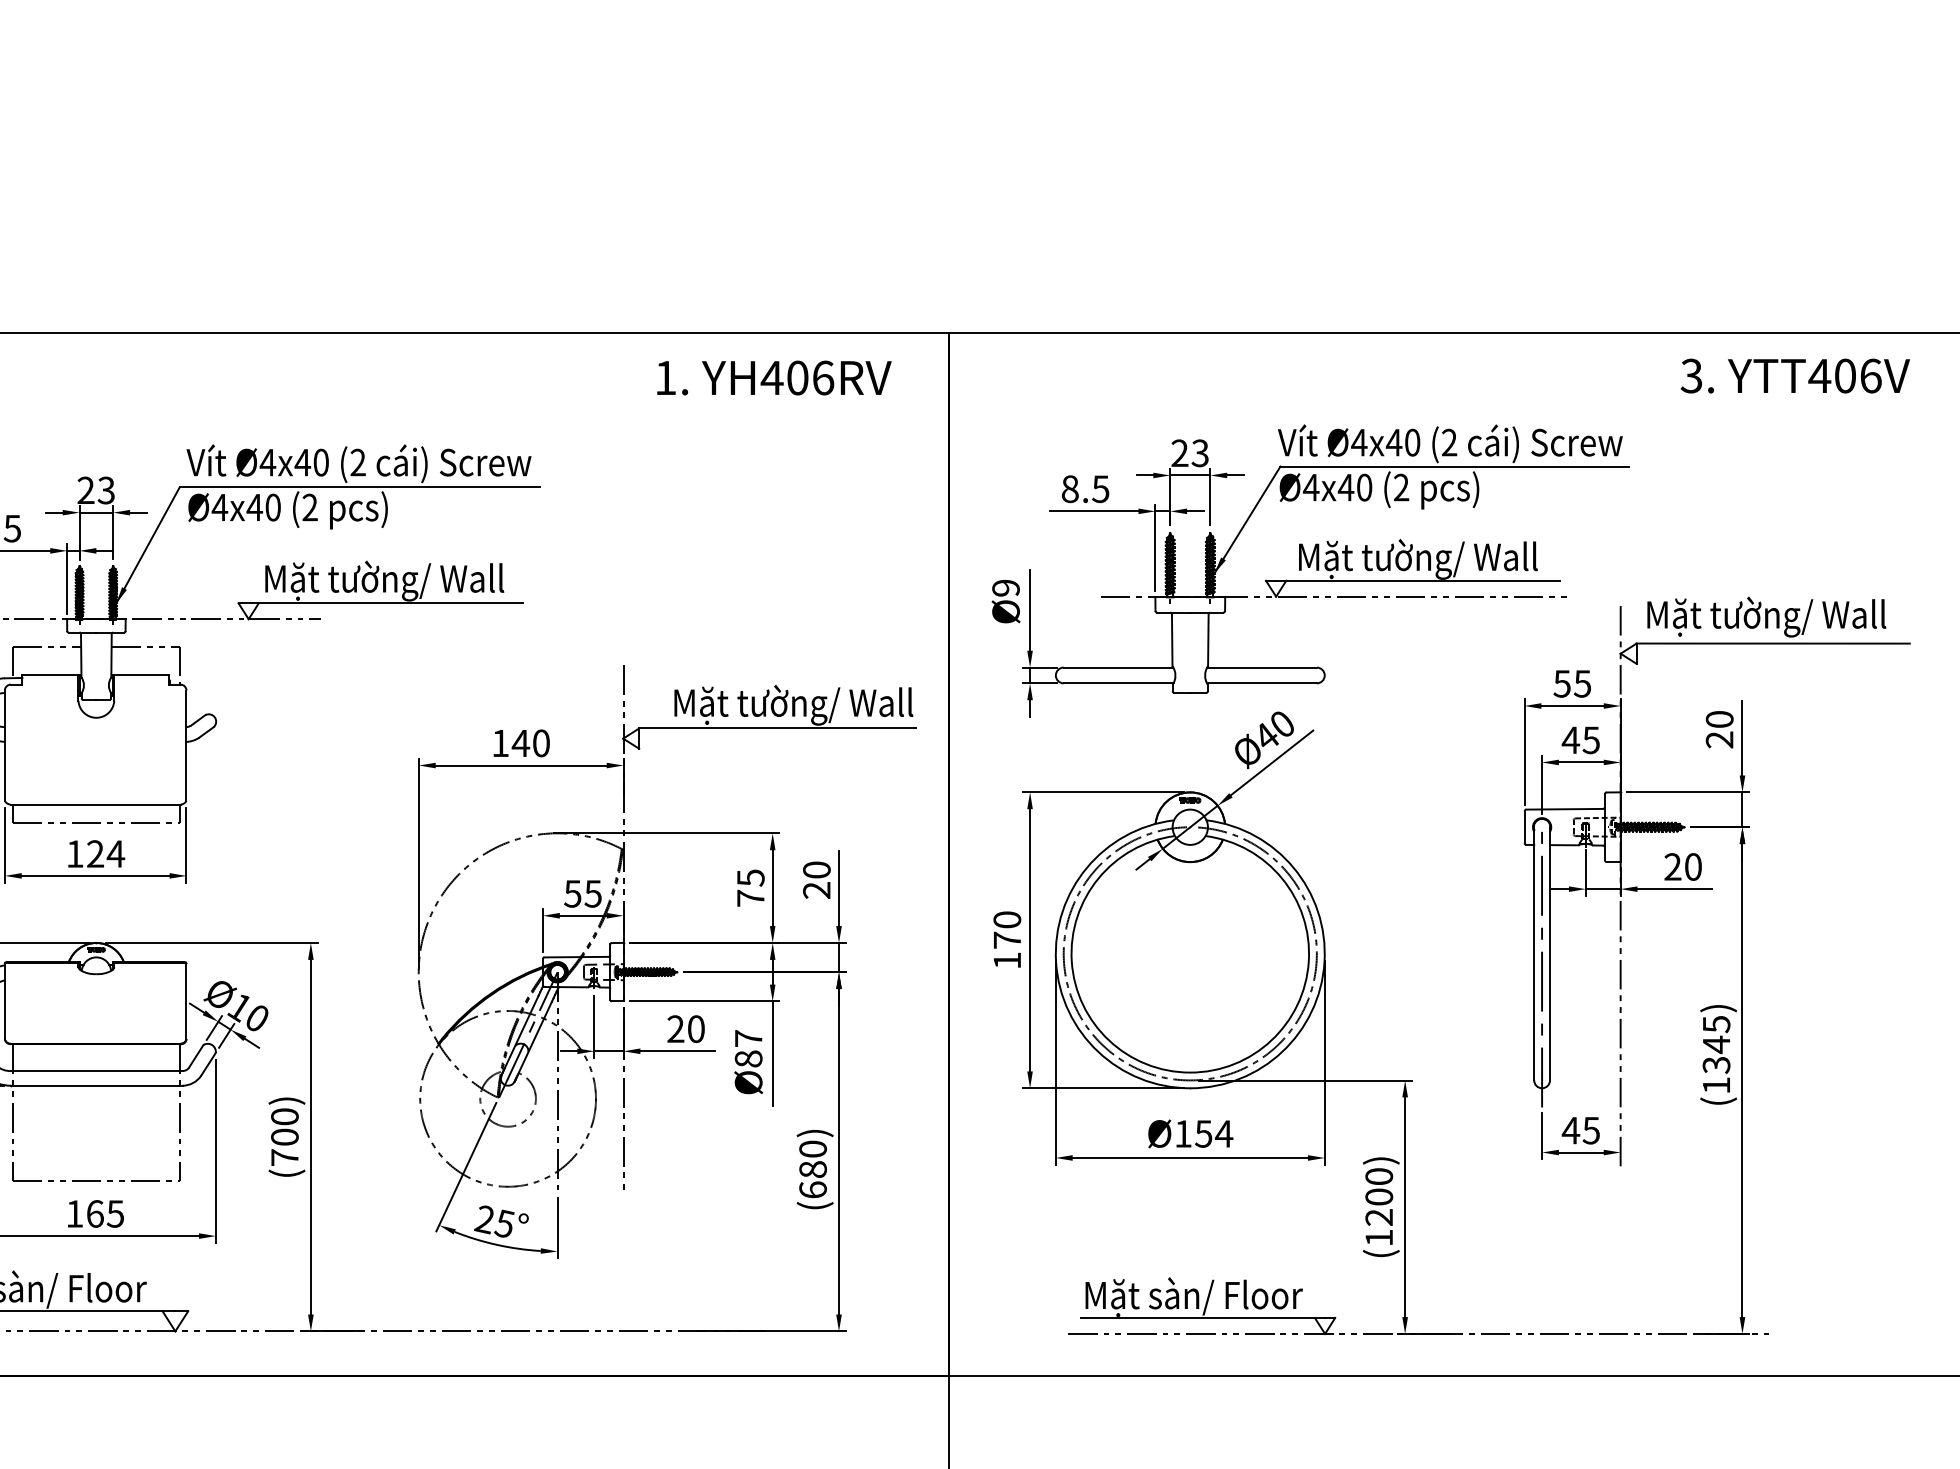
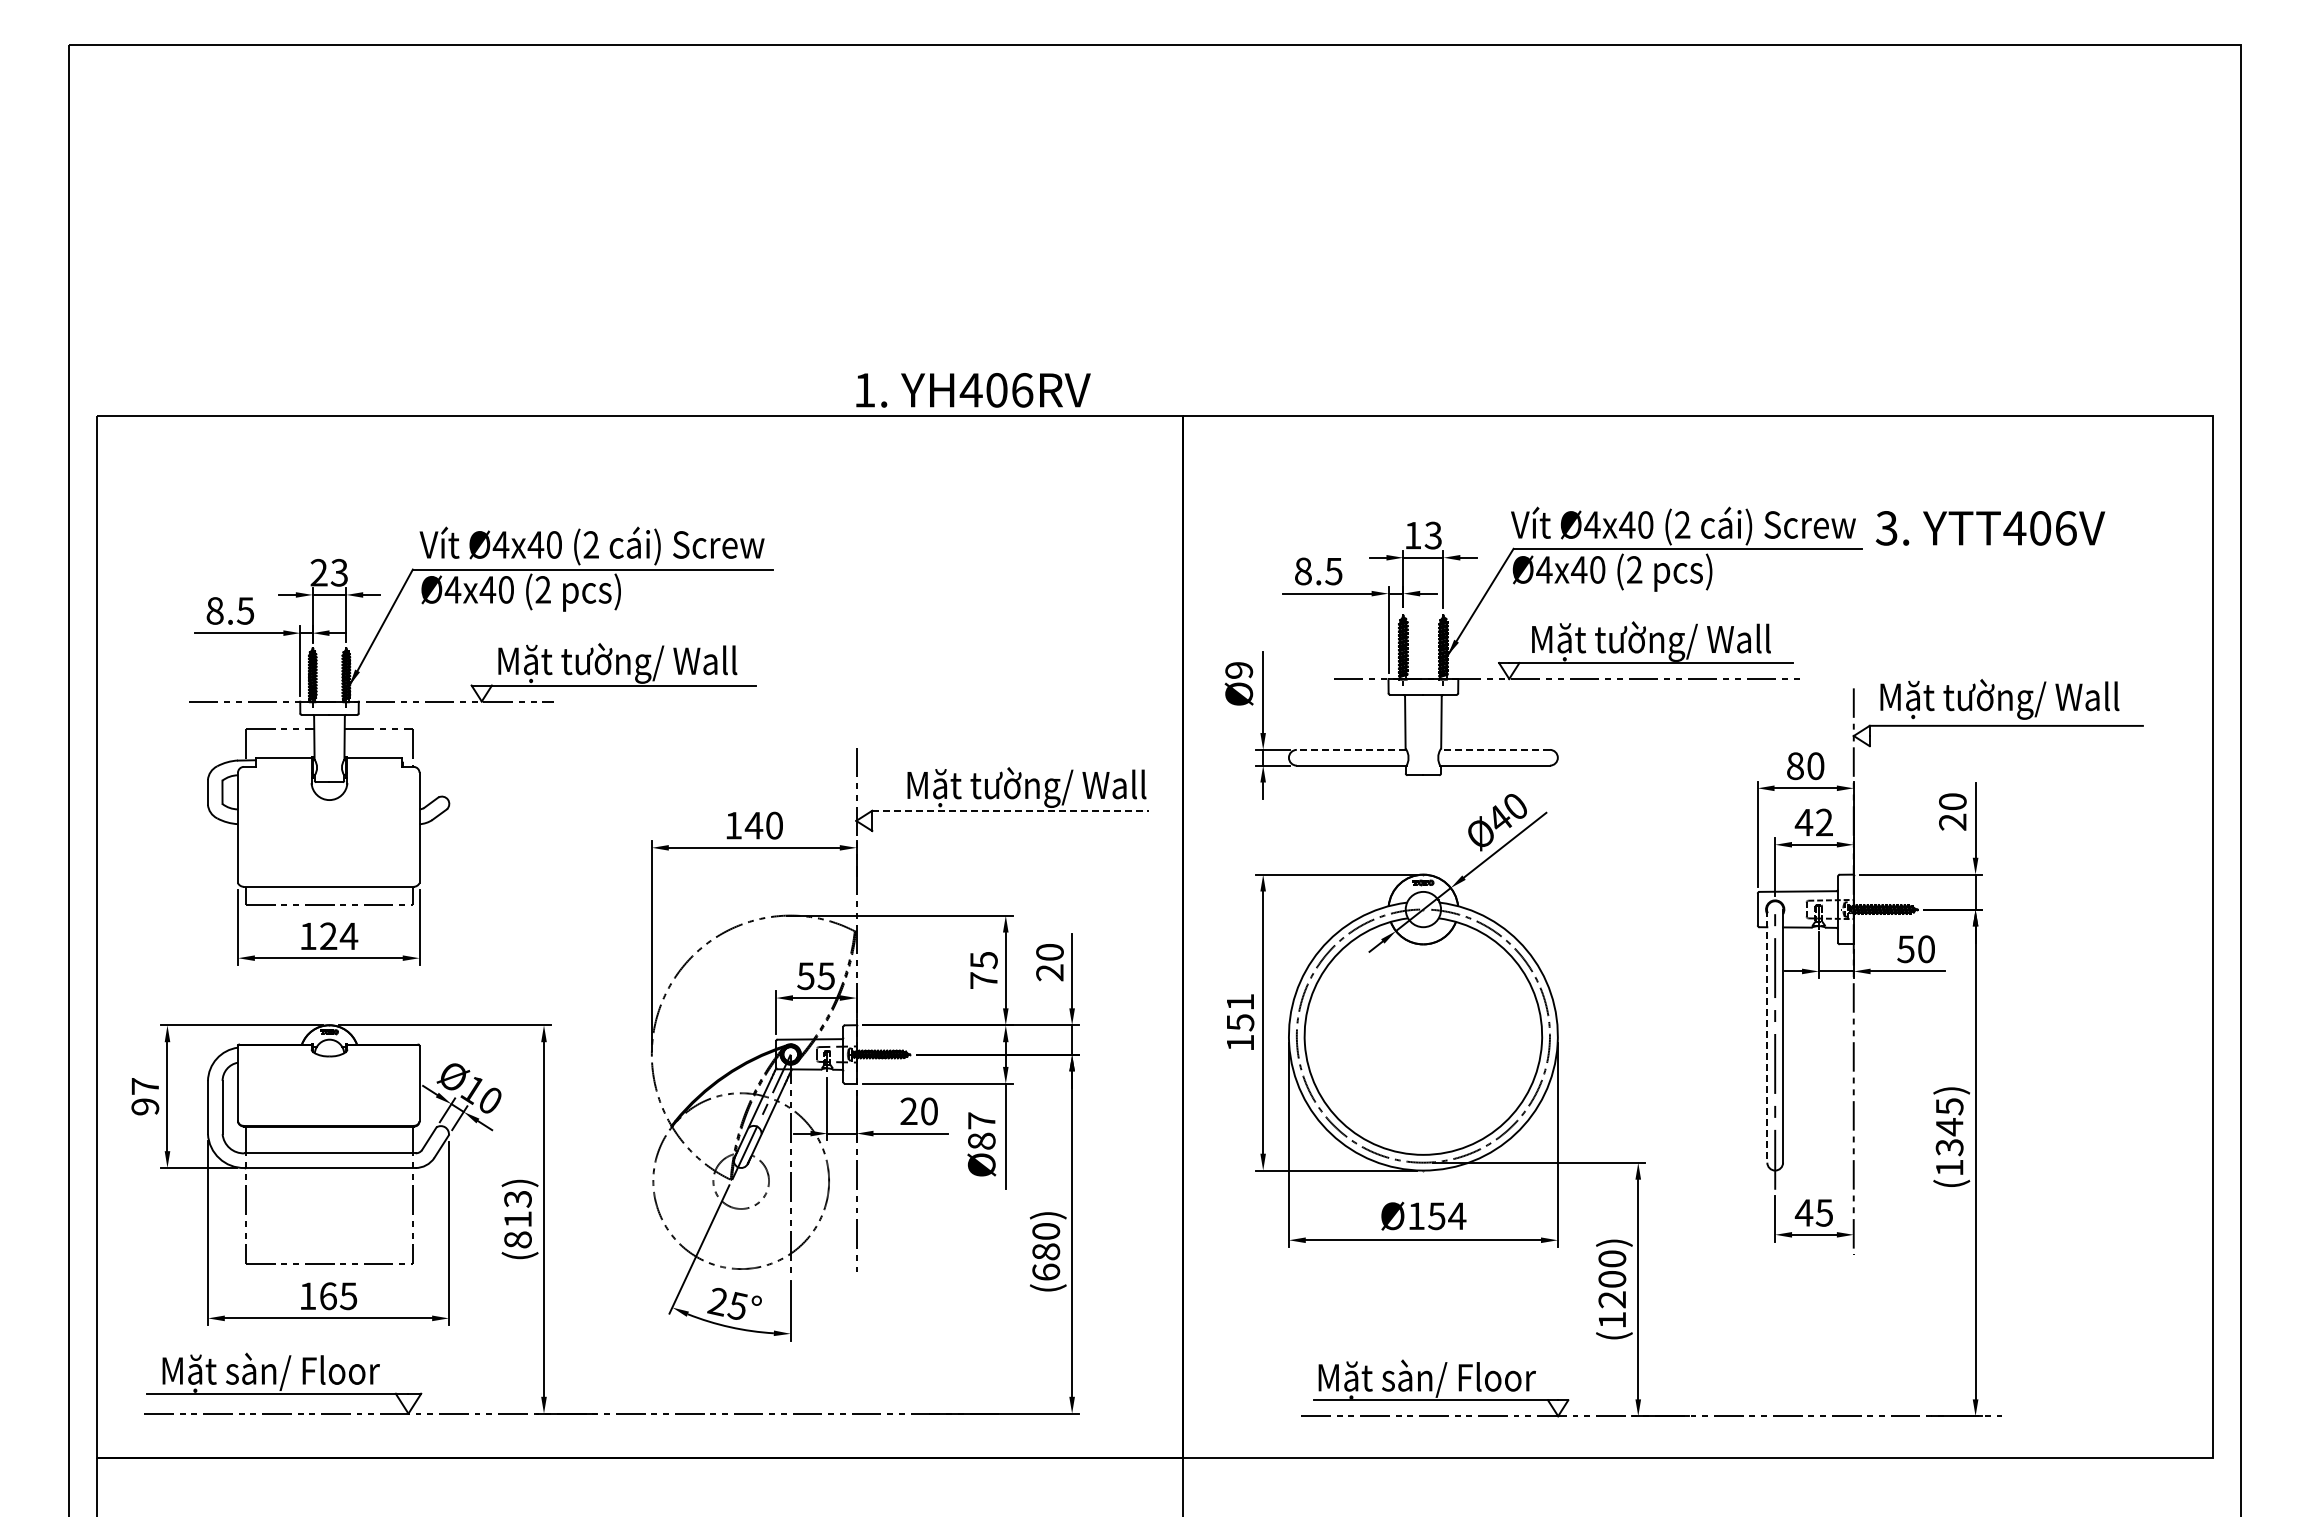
text: (1795, 376) -> (1990, 528), moved
text: (774, 378) -> (973, 390), moved
text: (1179, 453) -> (1412, 535), 23 -> 13
line: (1118, 667) -> (1351, 749), solid -> dashed
line: (1262, 667) -> (1495, 749), solid -> dashed
text: (1572, 684) -> (1805, 766), 55 -> 80
line: (778, 728) -> (1011, 810), solid -> dashed
text: (1590, 740) -> (1823, 822), 45 -> 42
text: (1672, 867) -> (1905, 949), 20 -> 50
text: (1007, 930) -> (1240, 1012), 170 -> 151
line: (1534, 954) -> (1767, 1036), solid -> dashed
text: (284, 1137) -> (517, 1219), (700) -> (813)

